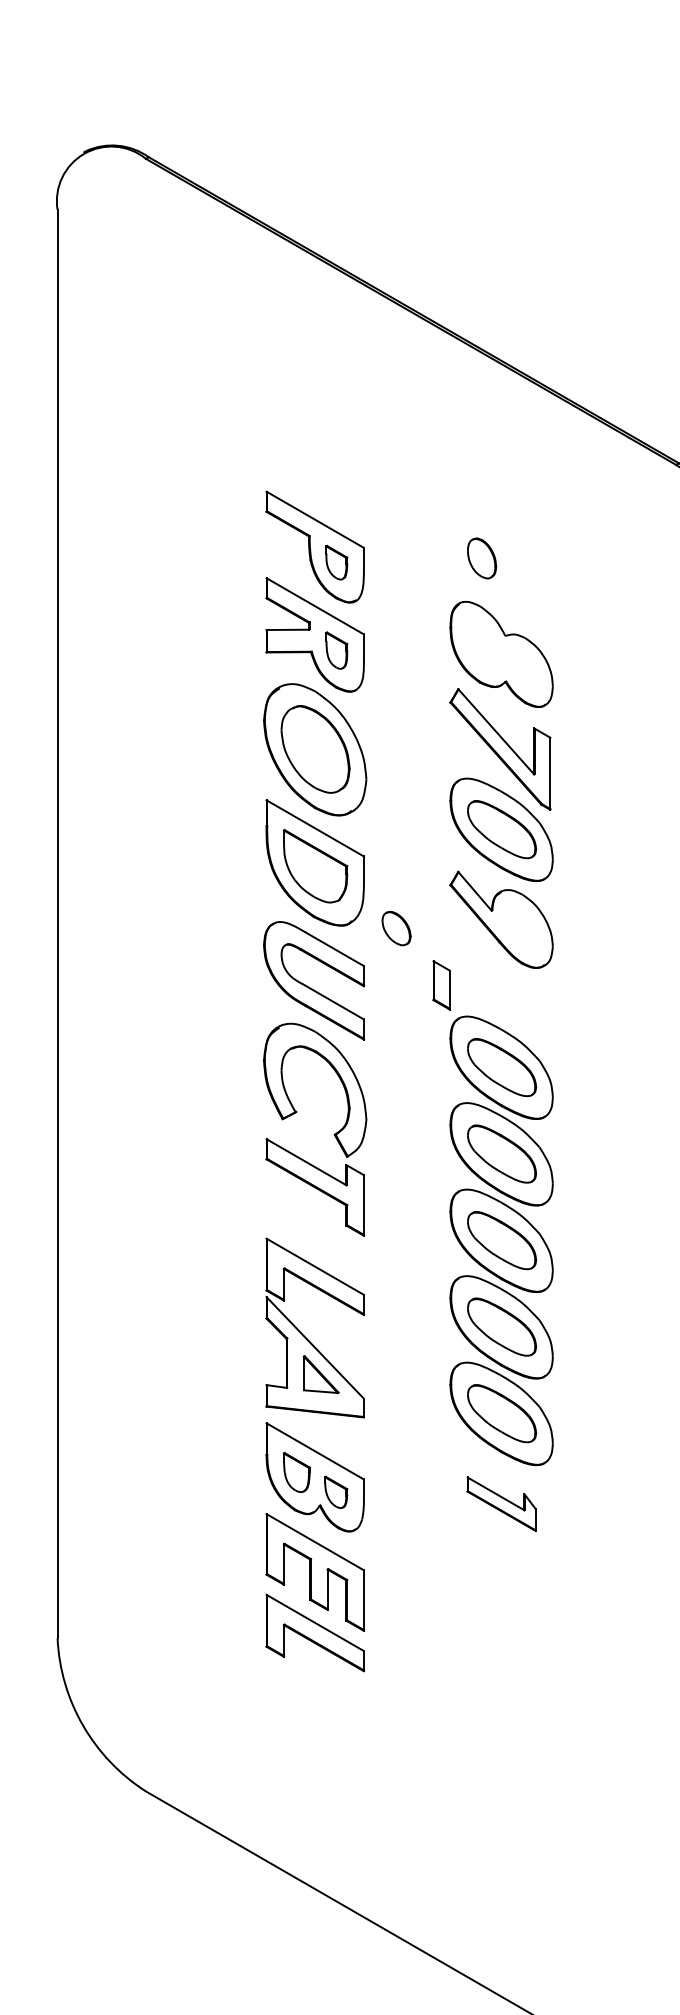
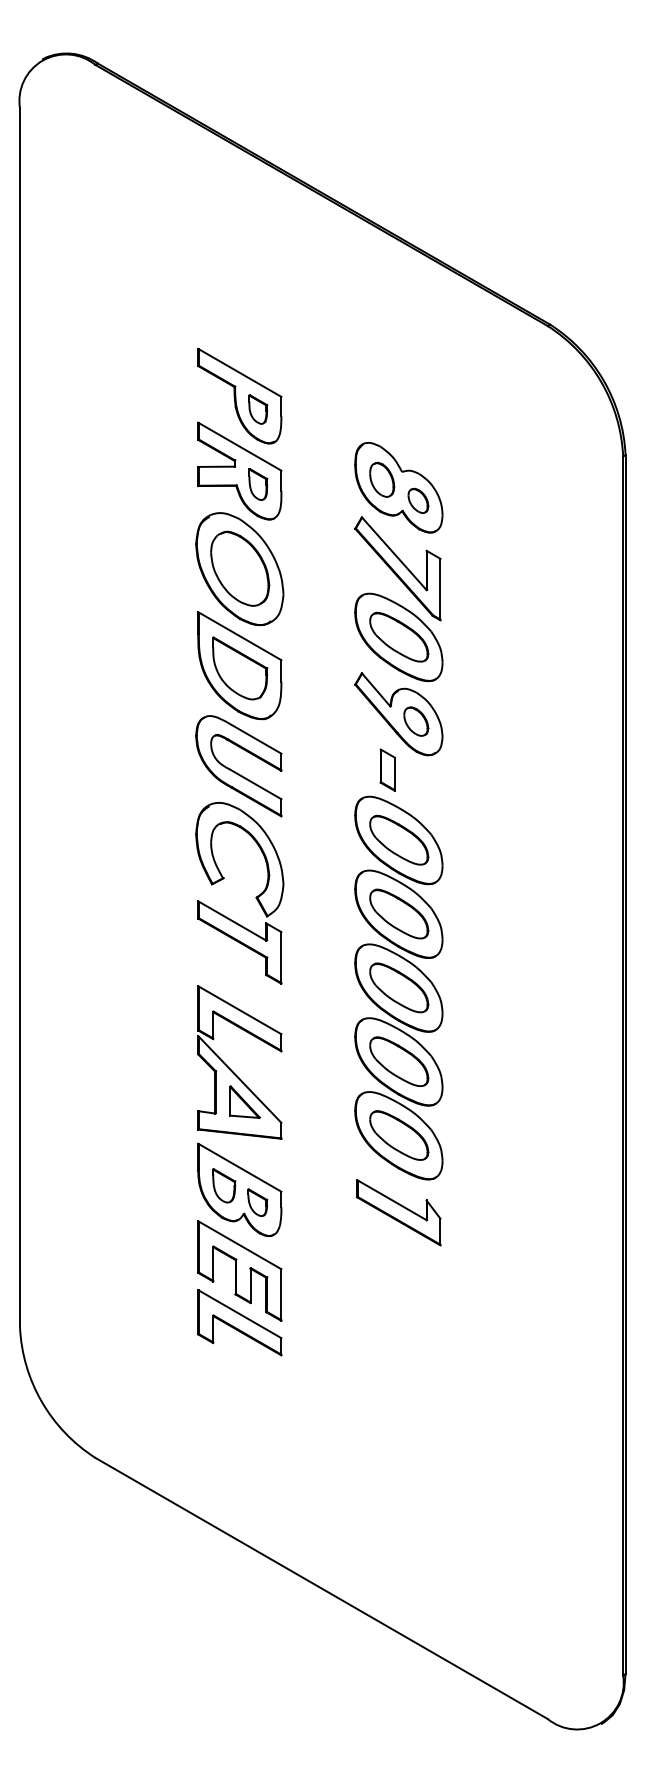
part: (482, 558) -> (382, 479), moved
part: (524, 669) -> (418, 500), added
part: (396, 928) -> (416, 721), moved
part: (441, 984) -> (387, 769), moved
part: (501, 1503) -> (398, 1212), size x1.43

